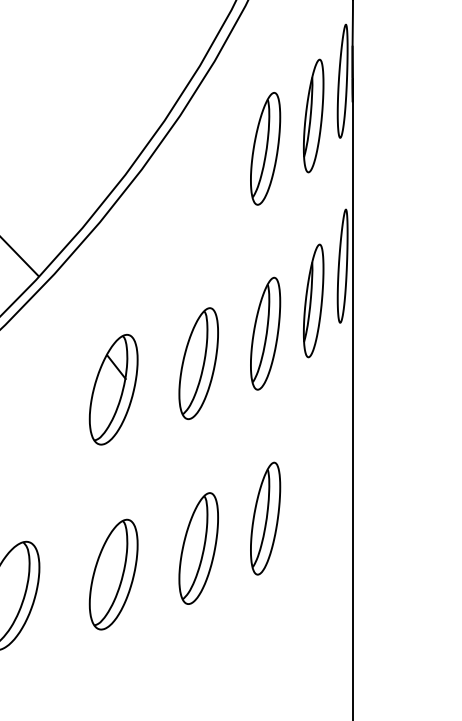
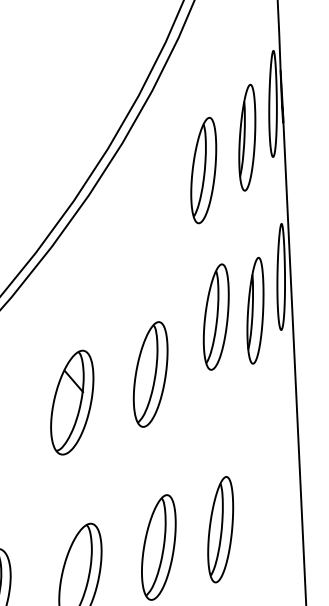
part: (265, 333) -> (216, 316), moved
part: (265, 518) -> (220, 529), moved

